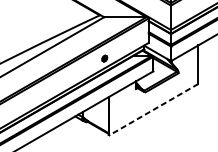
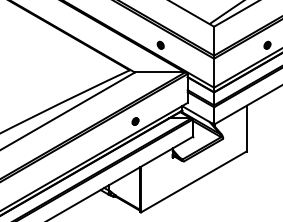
line: (153, 109) -> (193, 181), dashed -> solid

